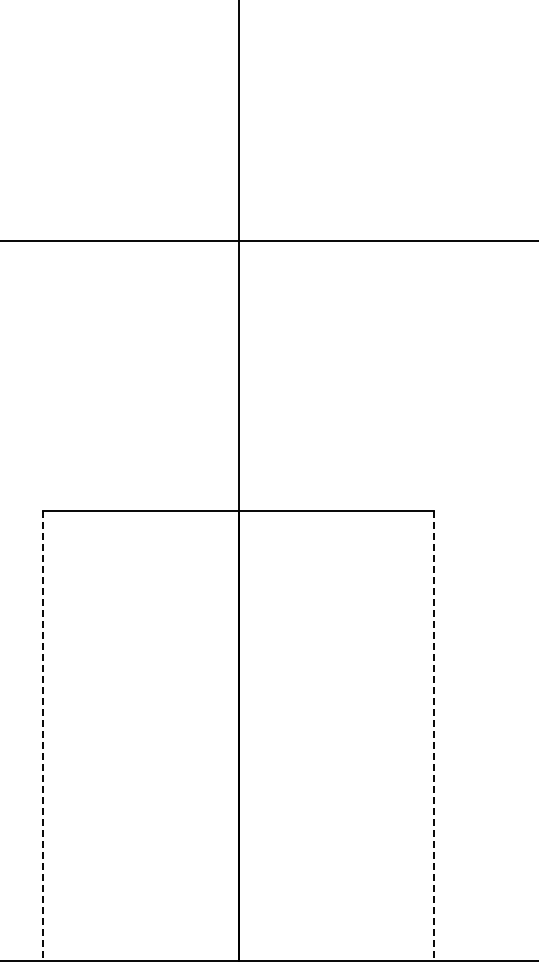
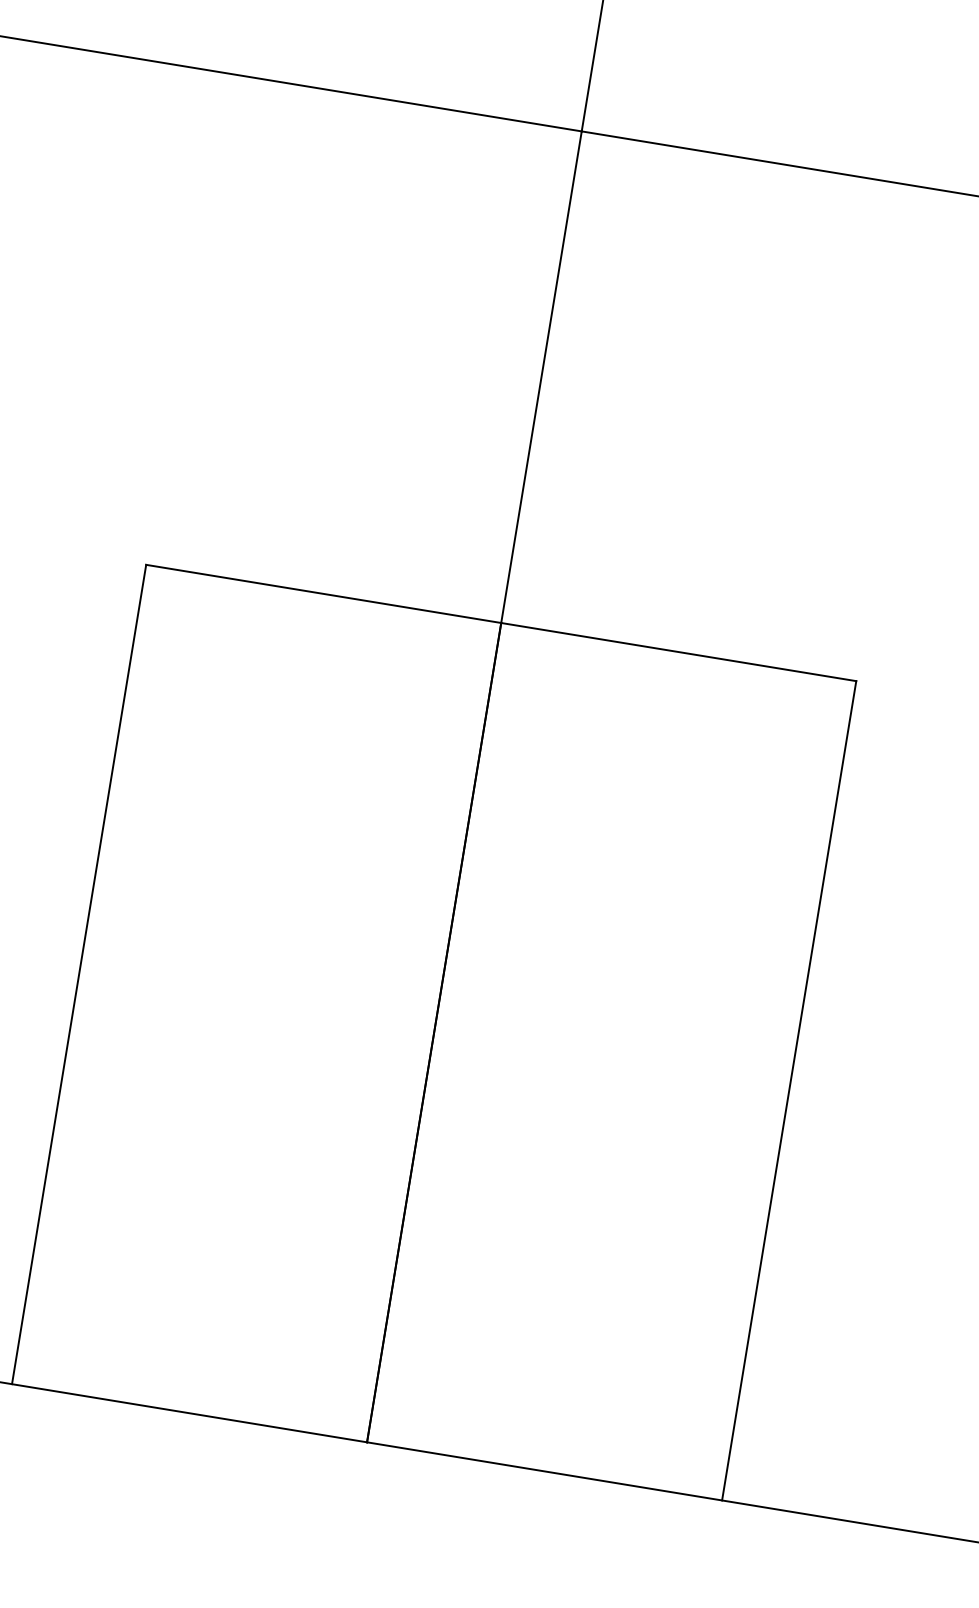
line: (43, 736) -> (79, 974), dashed -> solid
line: (433, 736) -> (788, 1091), dashed -> solid

